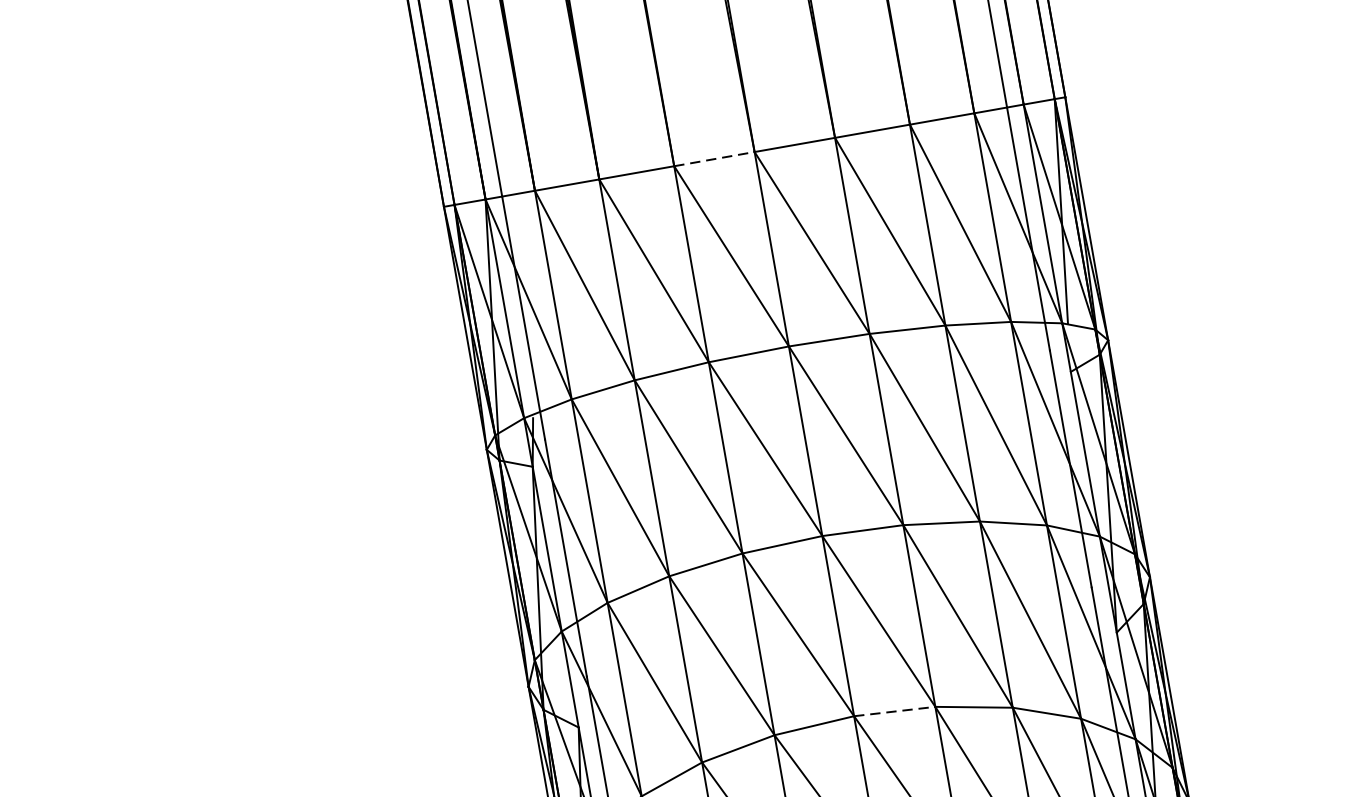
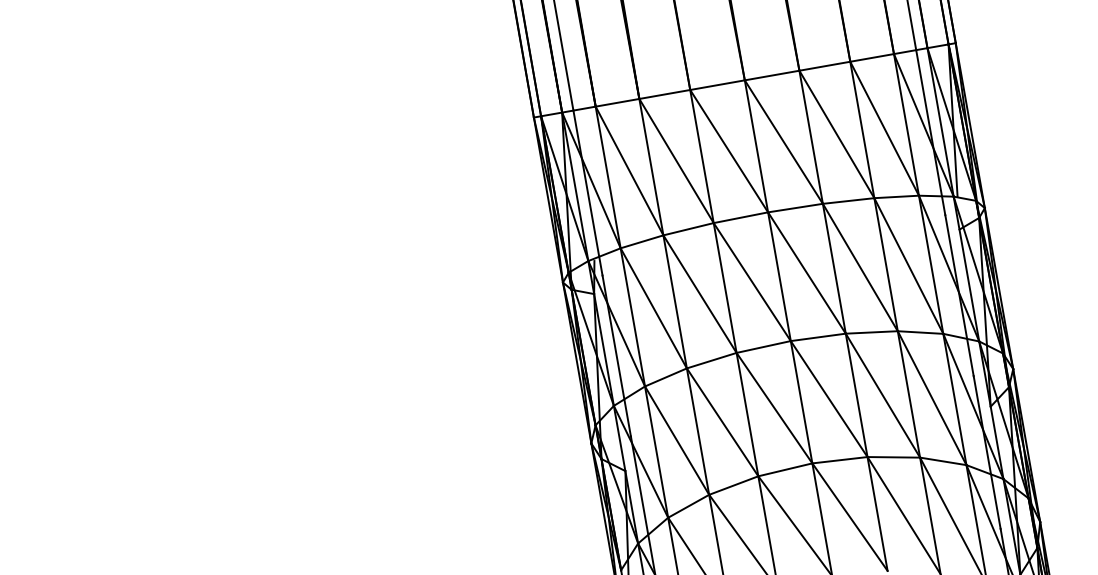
line: (714, 159) -> (717, 85), dashed -> solid
line: (894, 711) -> (839, 460), dashed -> solid

